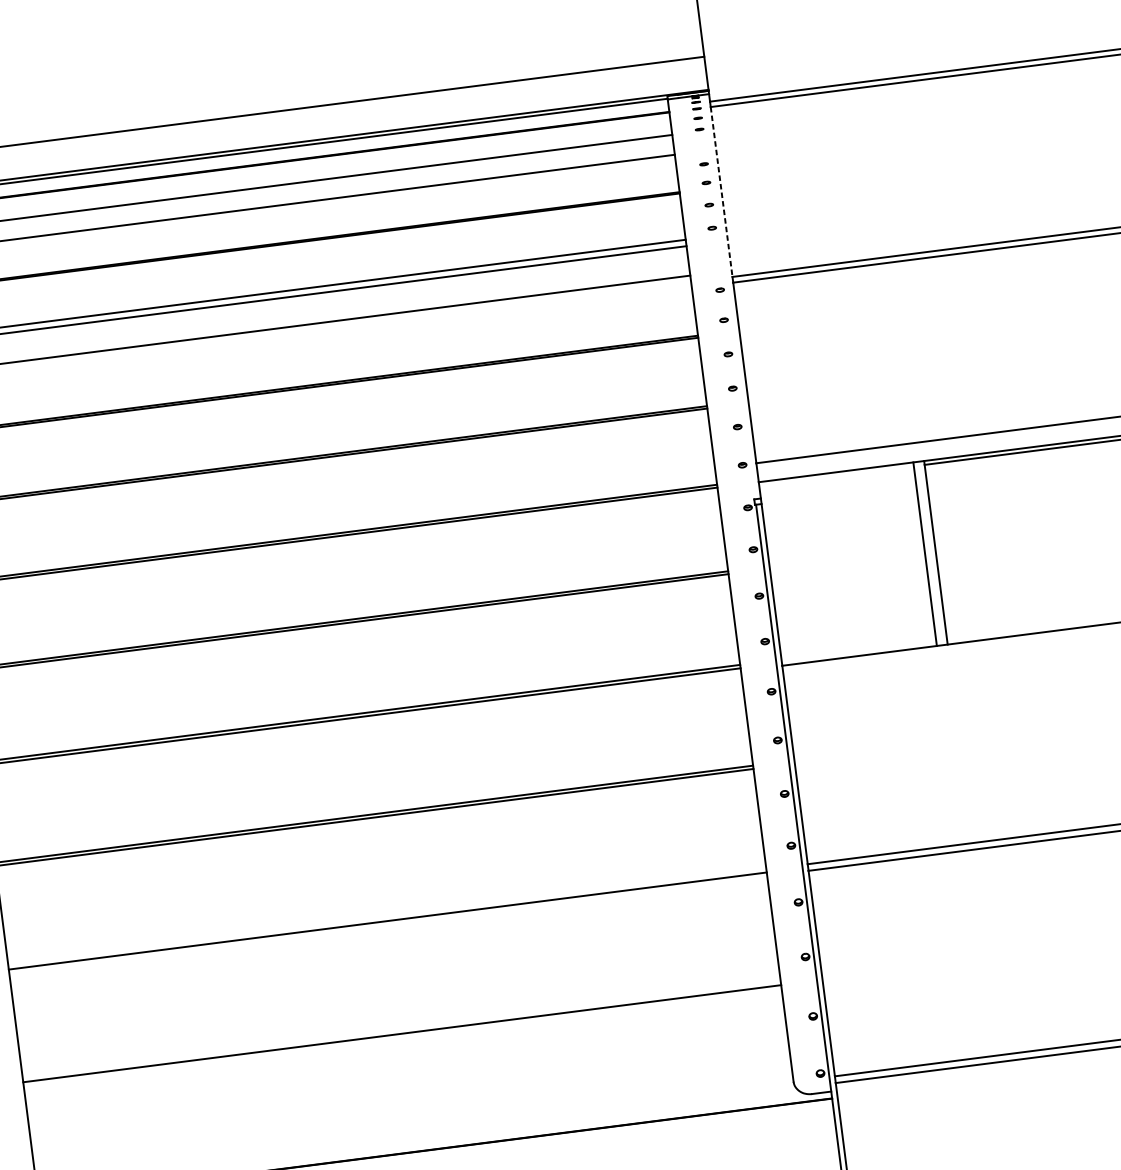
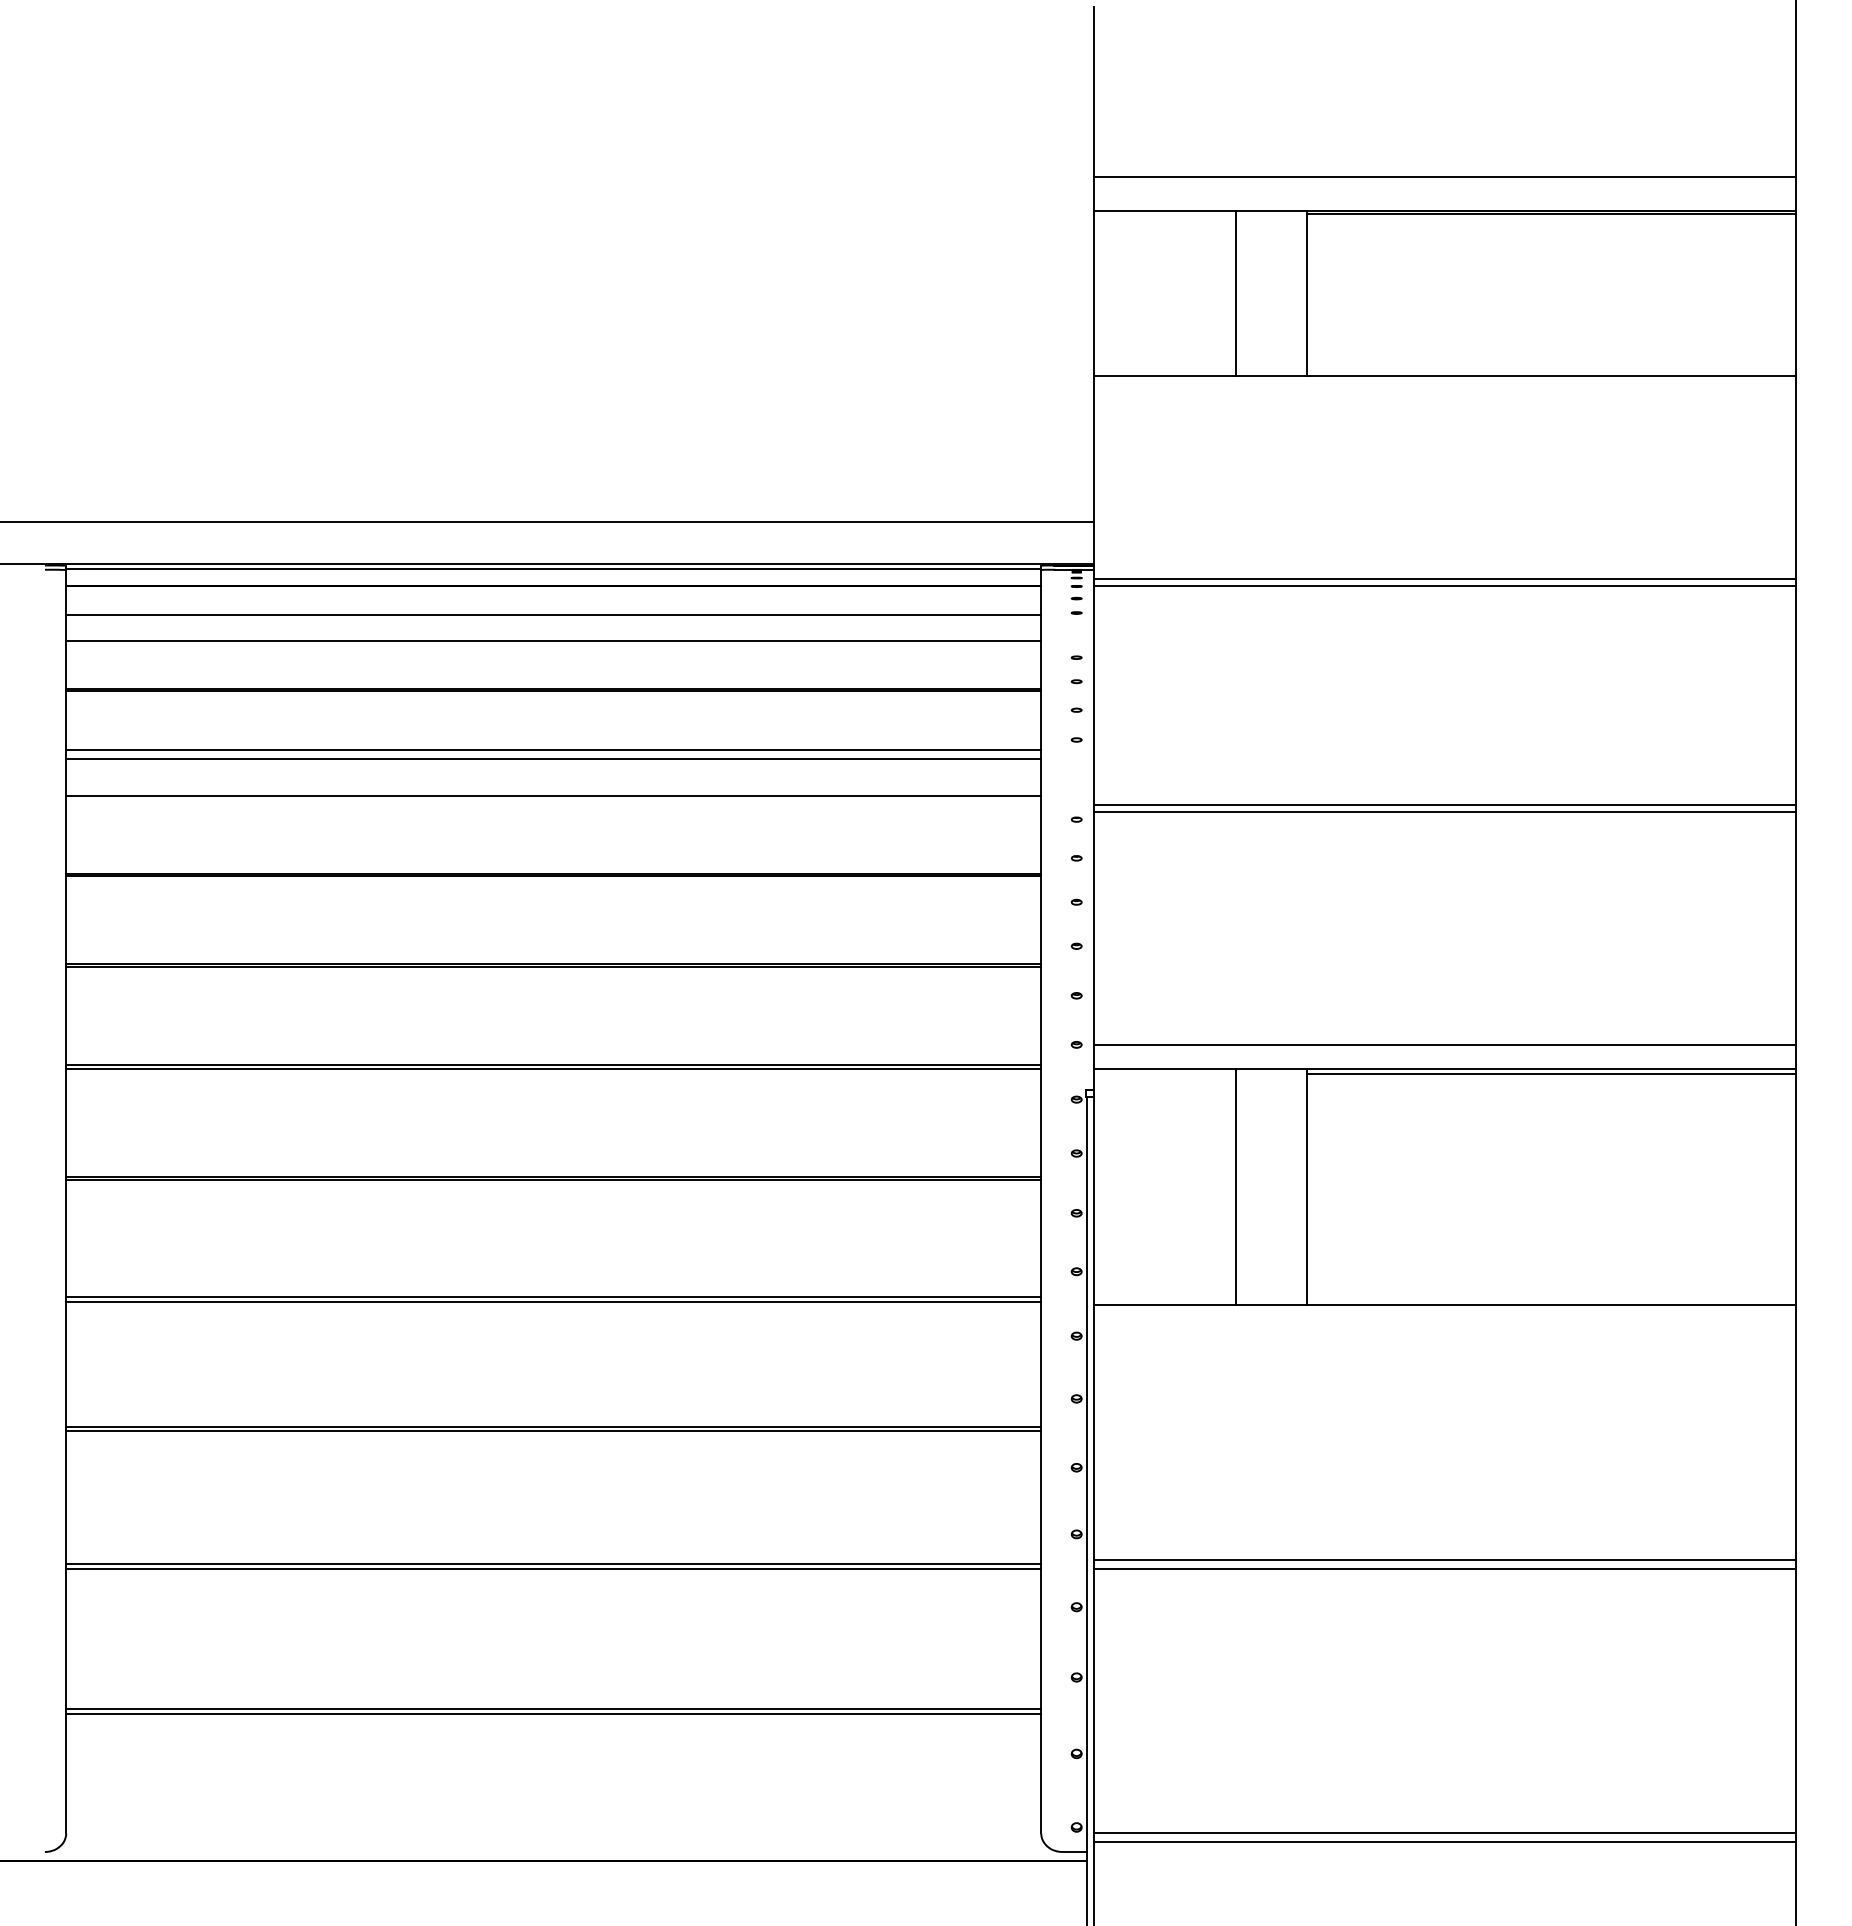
line: (721, 192) -> (1094, 696), dashed -> solid
line: (925, 553) -> (1236, 1186), moved
line: (388, 924) -> (553, 1568), added
line: (402, 1037) -> (553, 1713), added

